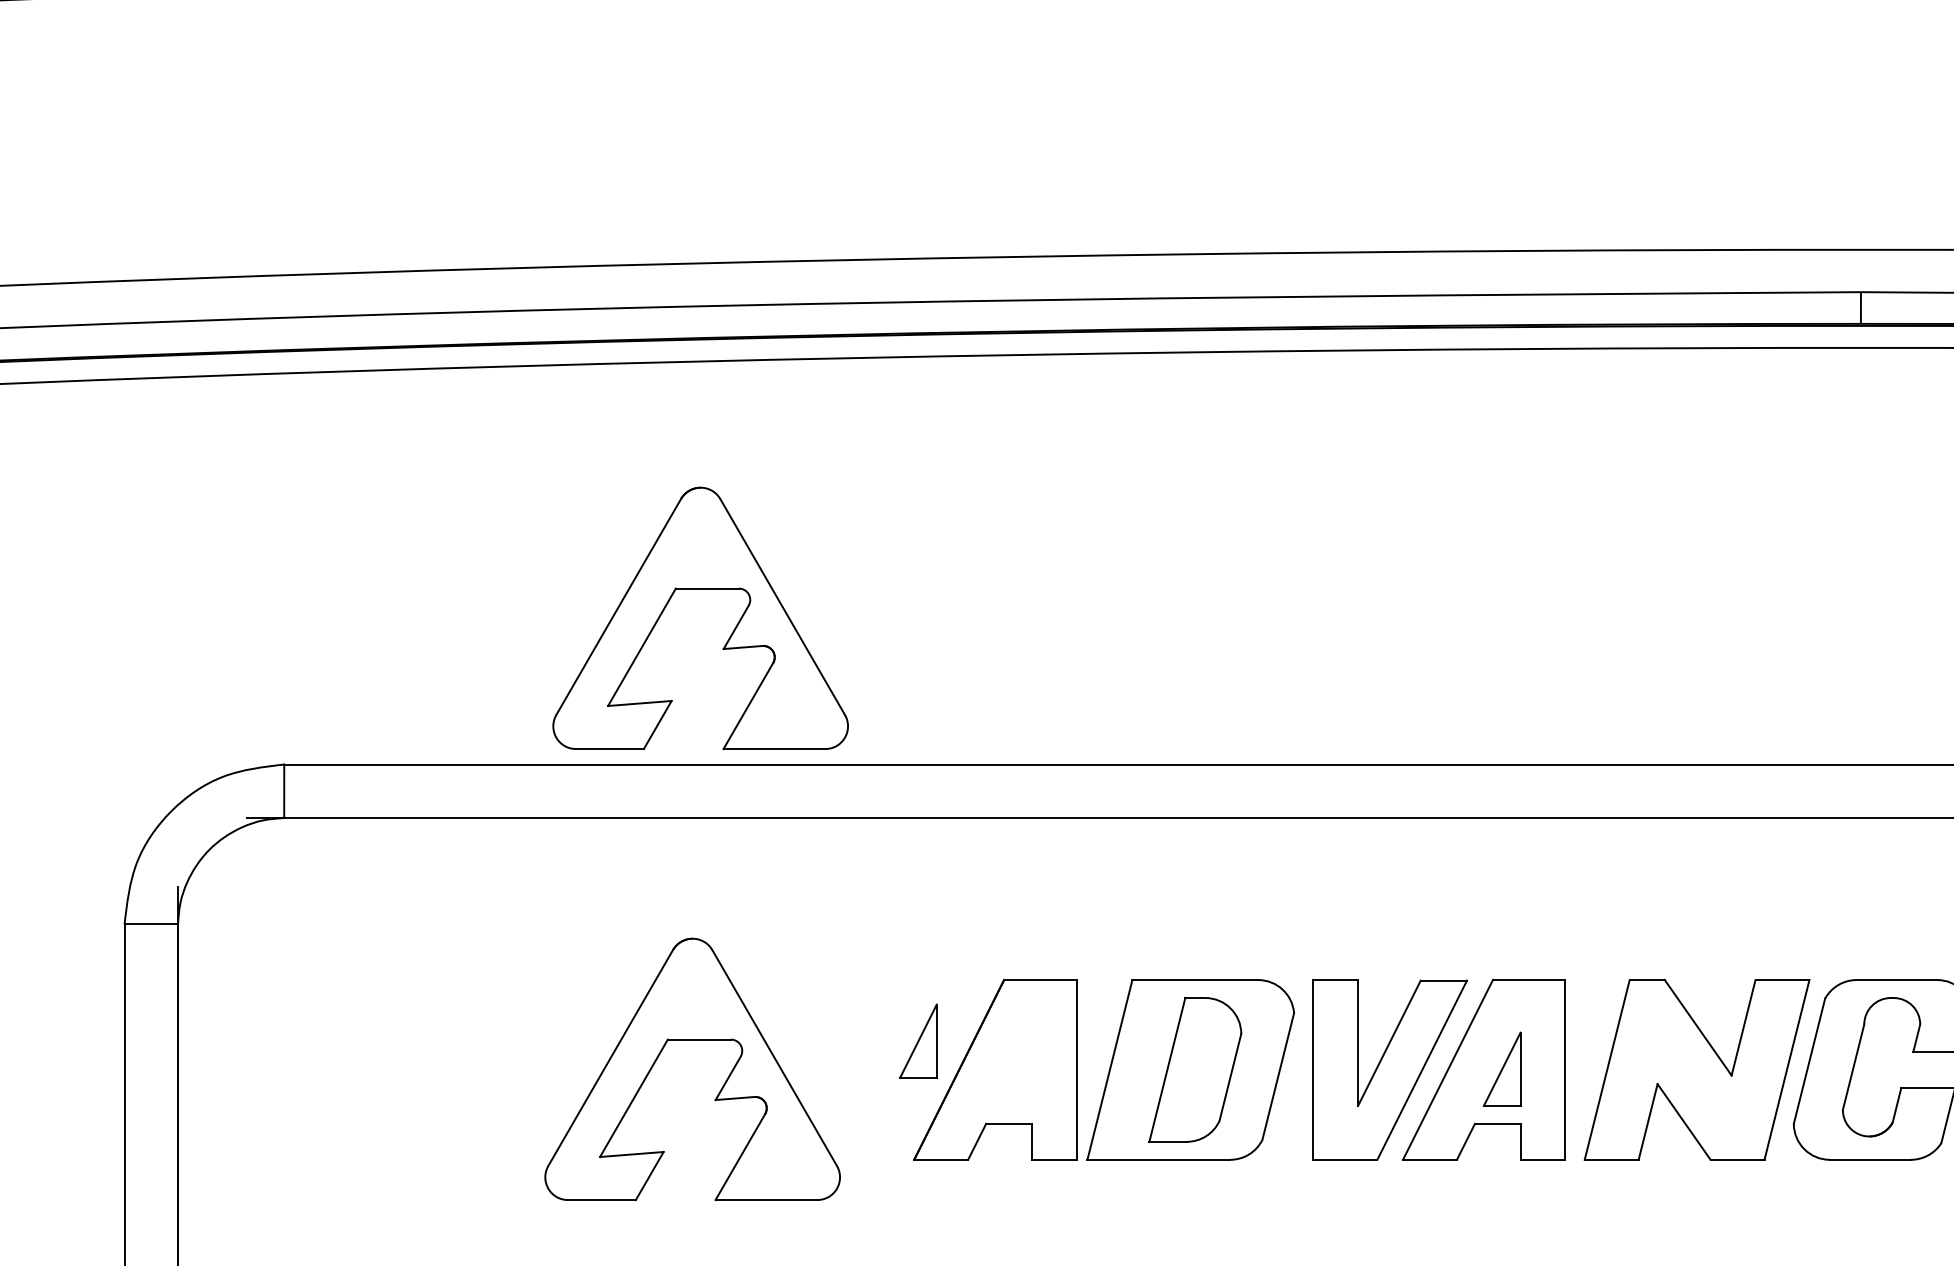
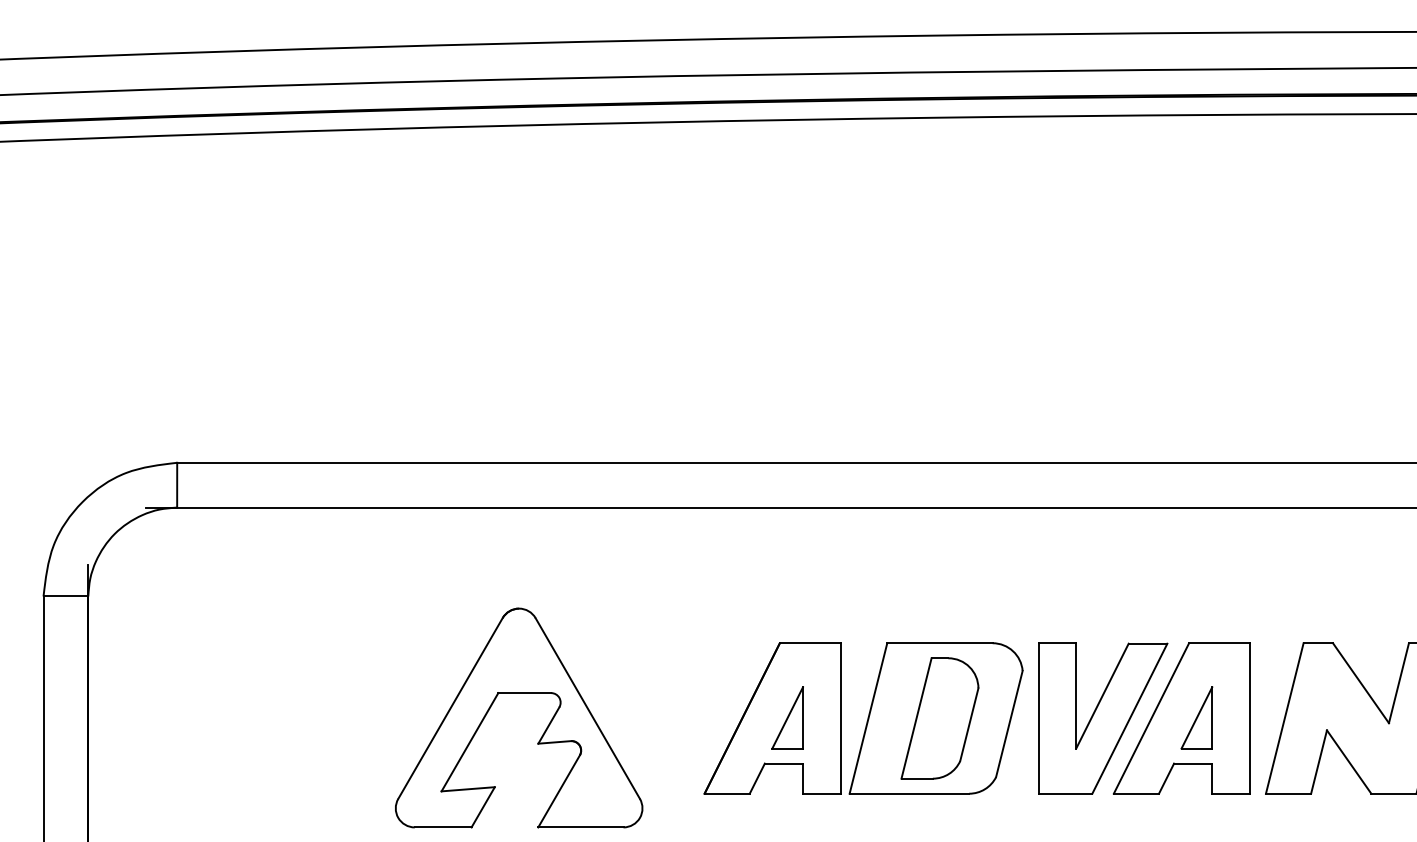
part: (700, 589) -> (525, 316), removed
part: (918, 1040) -> (787, 717), moved

